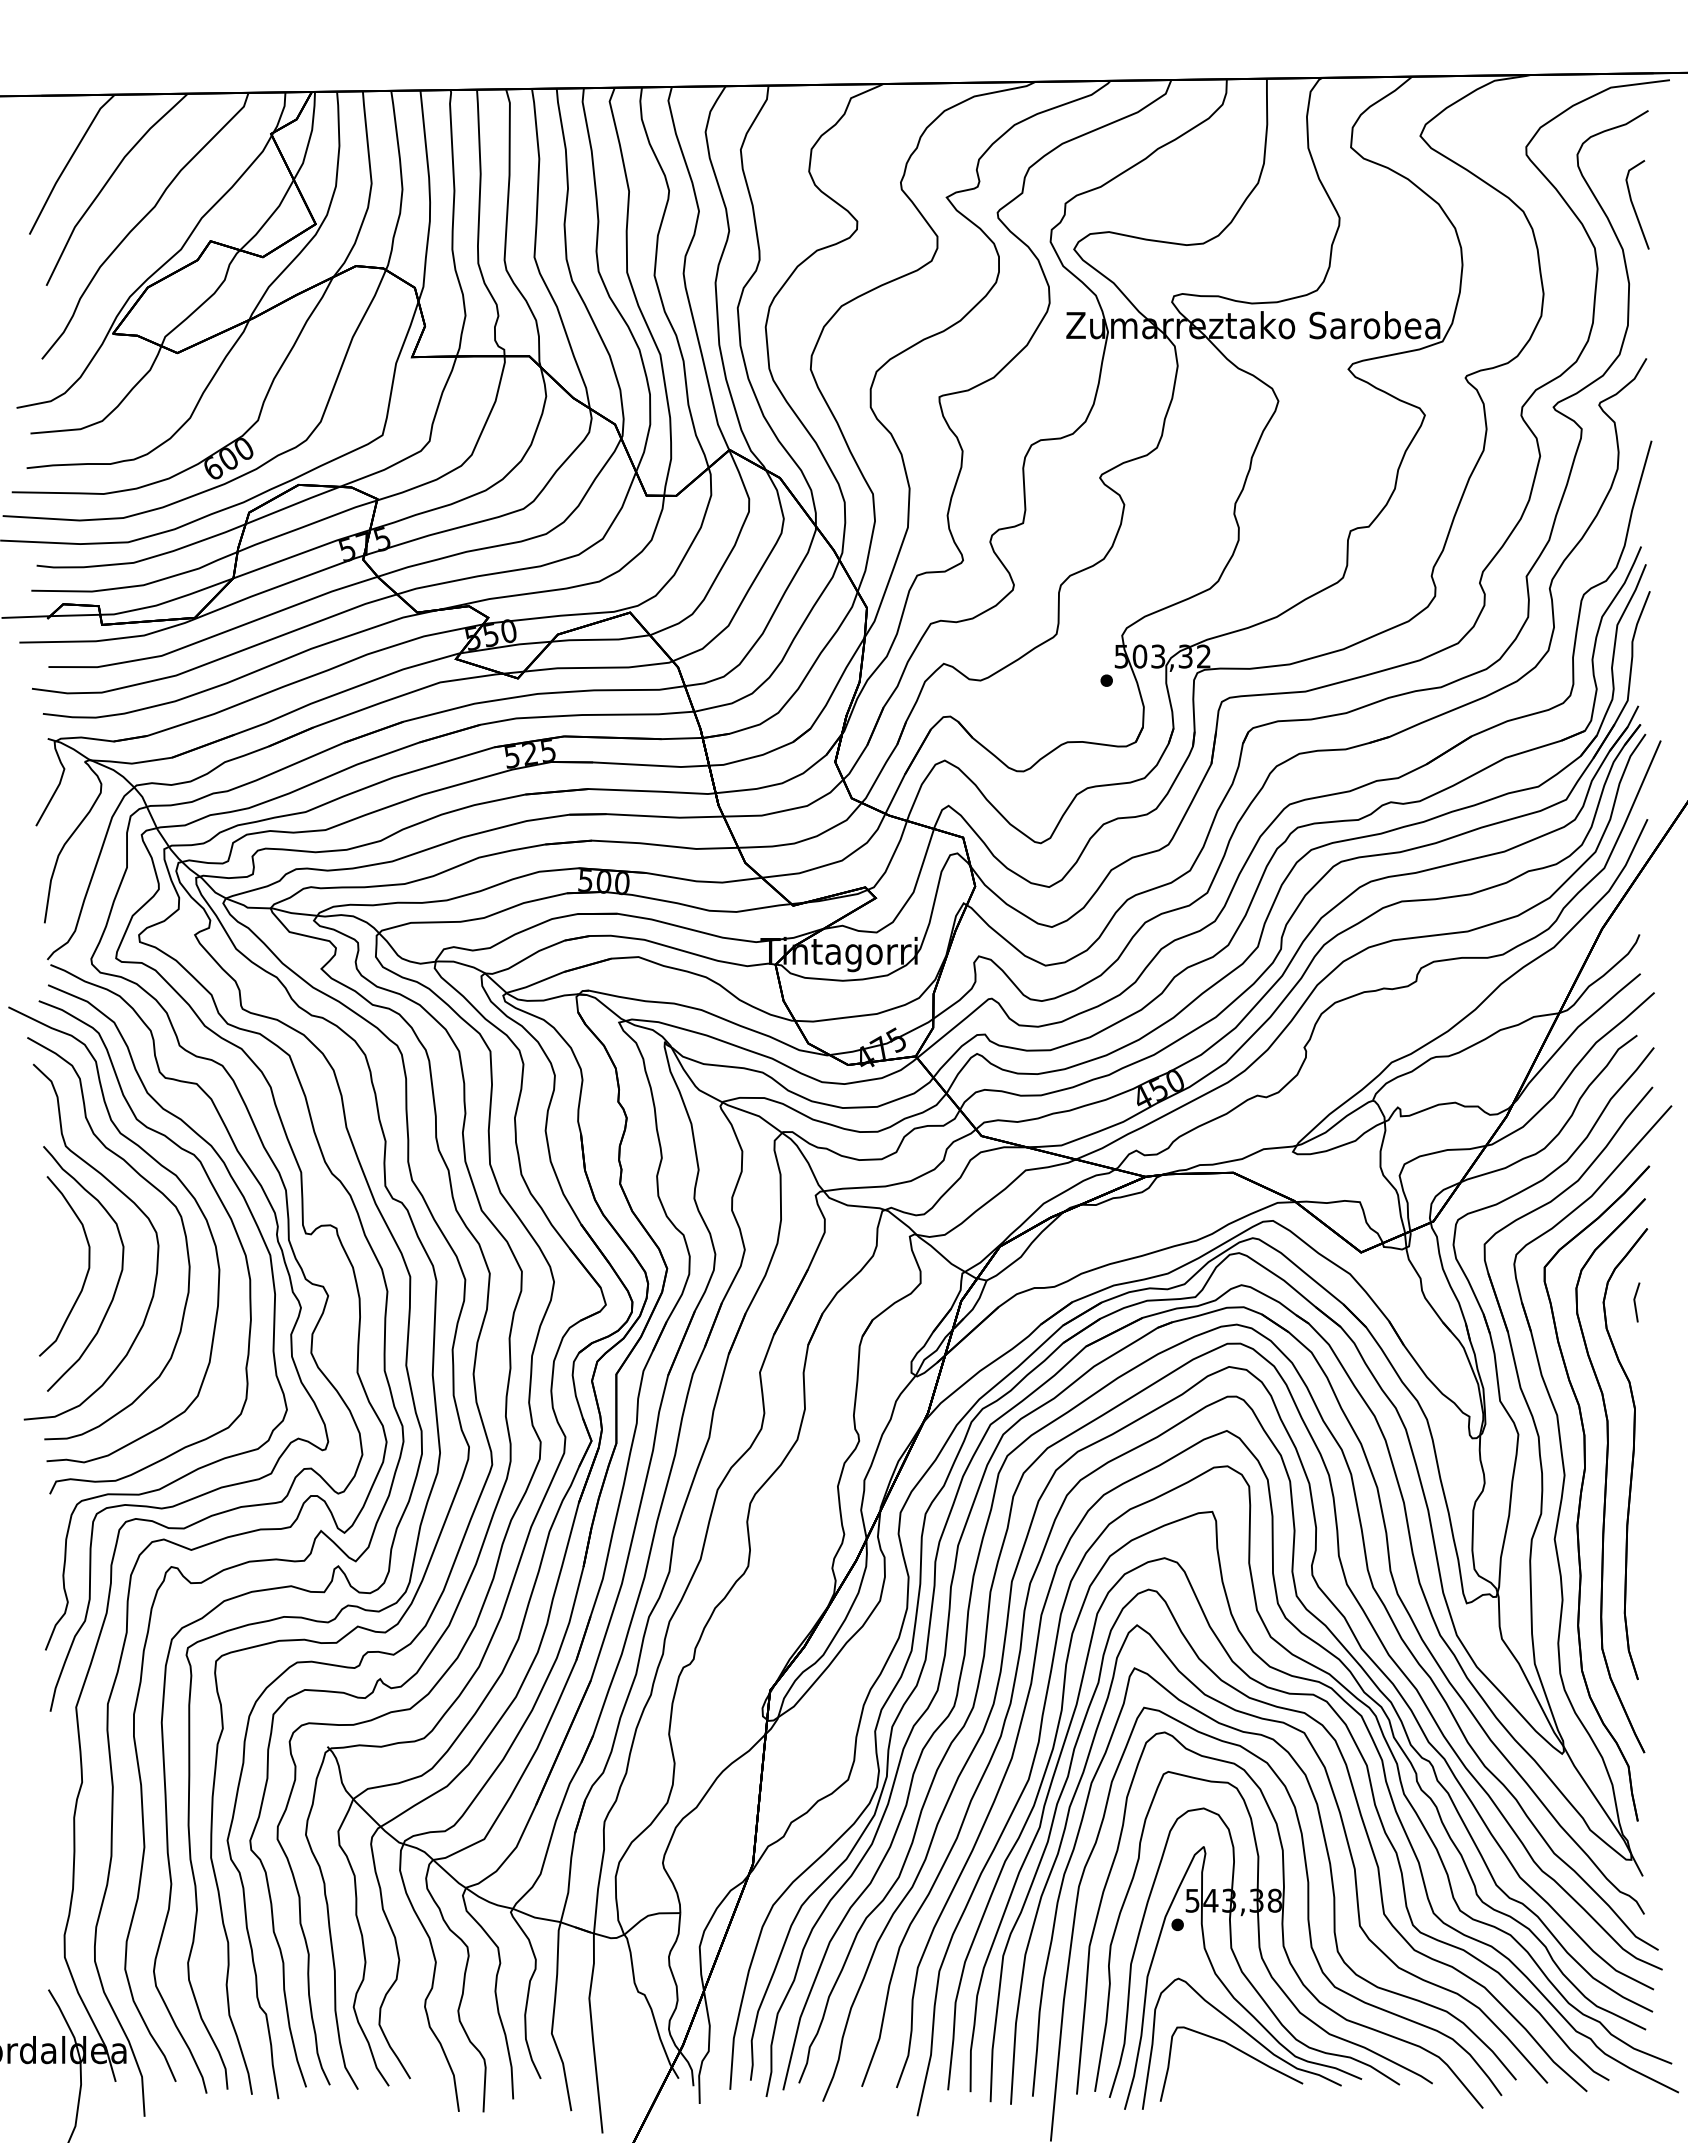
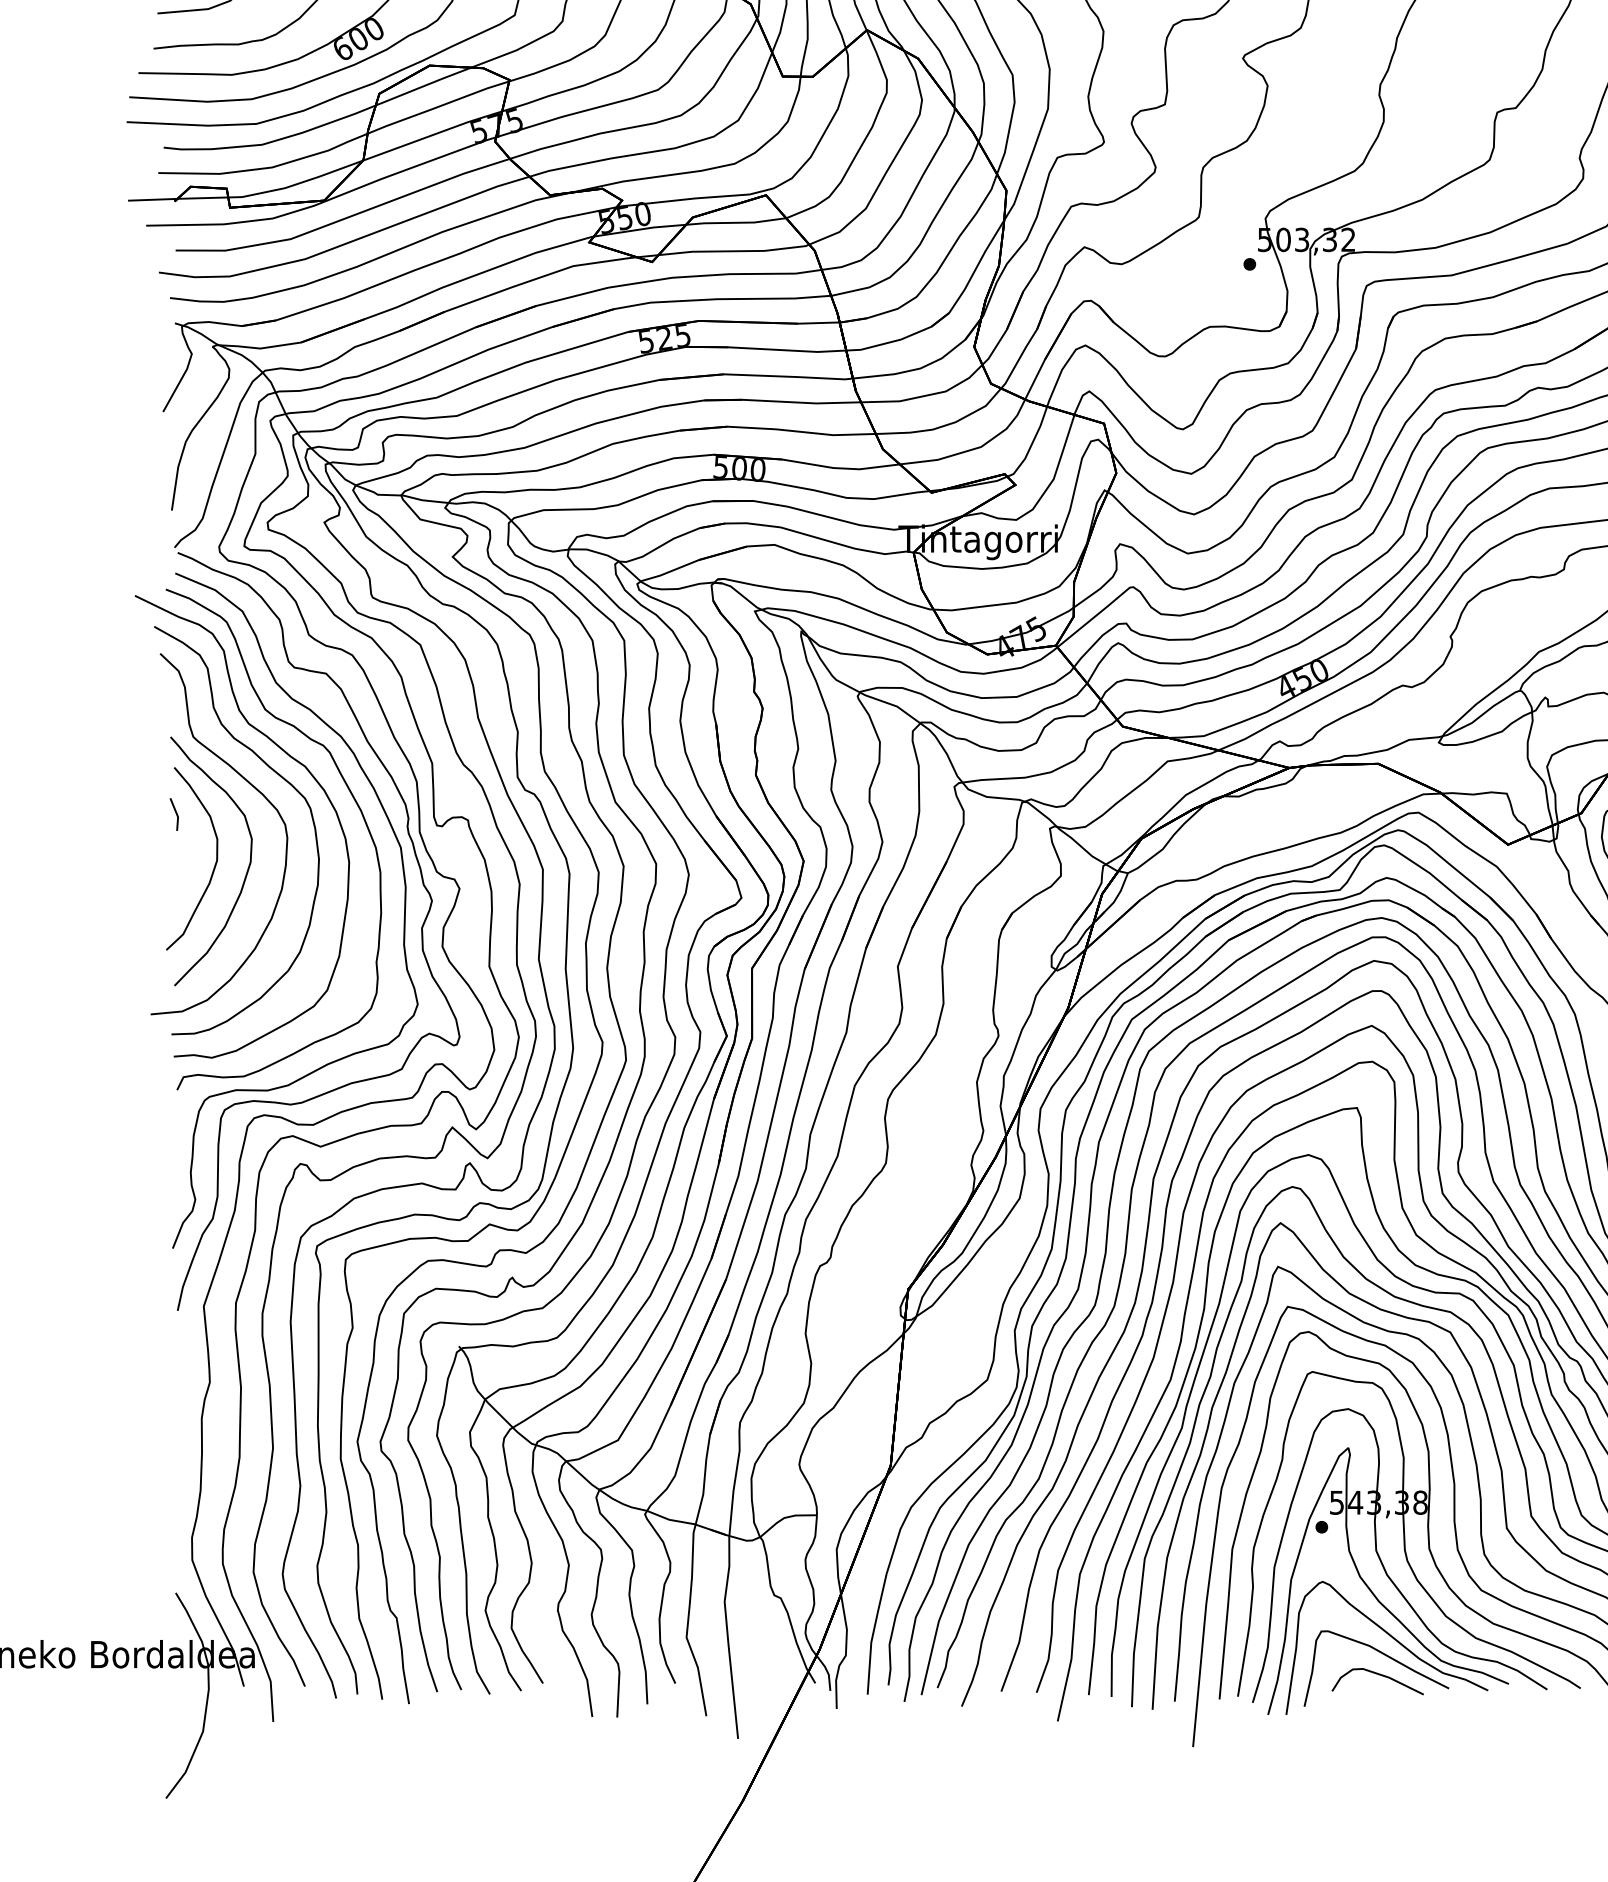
part: (46, 1222) -> (173, 814), added
part: (1232, 2076) -> (1377, 1681), added

